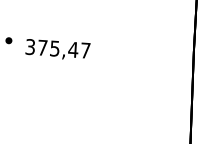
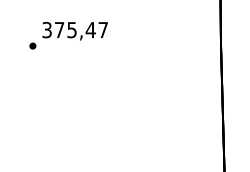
text: (57, 50) -> (74, 31), moved

